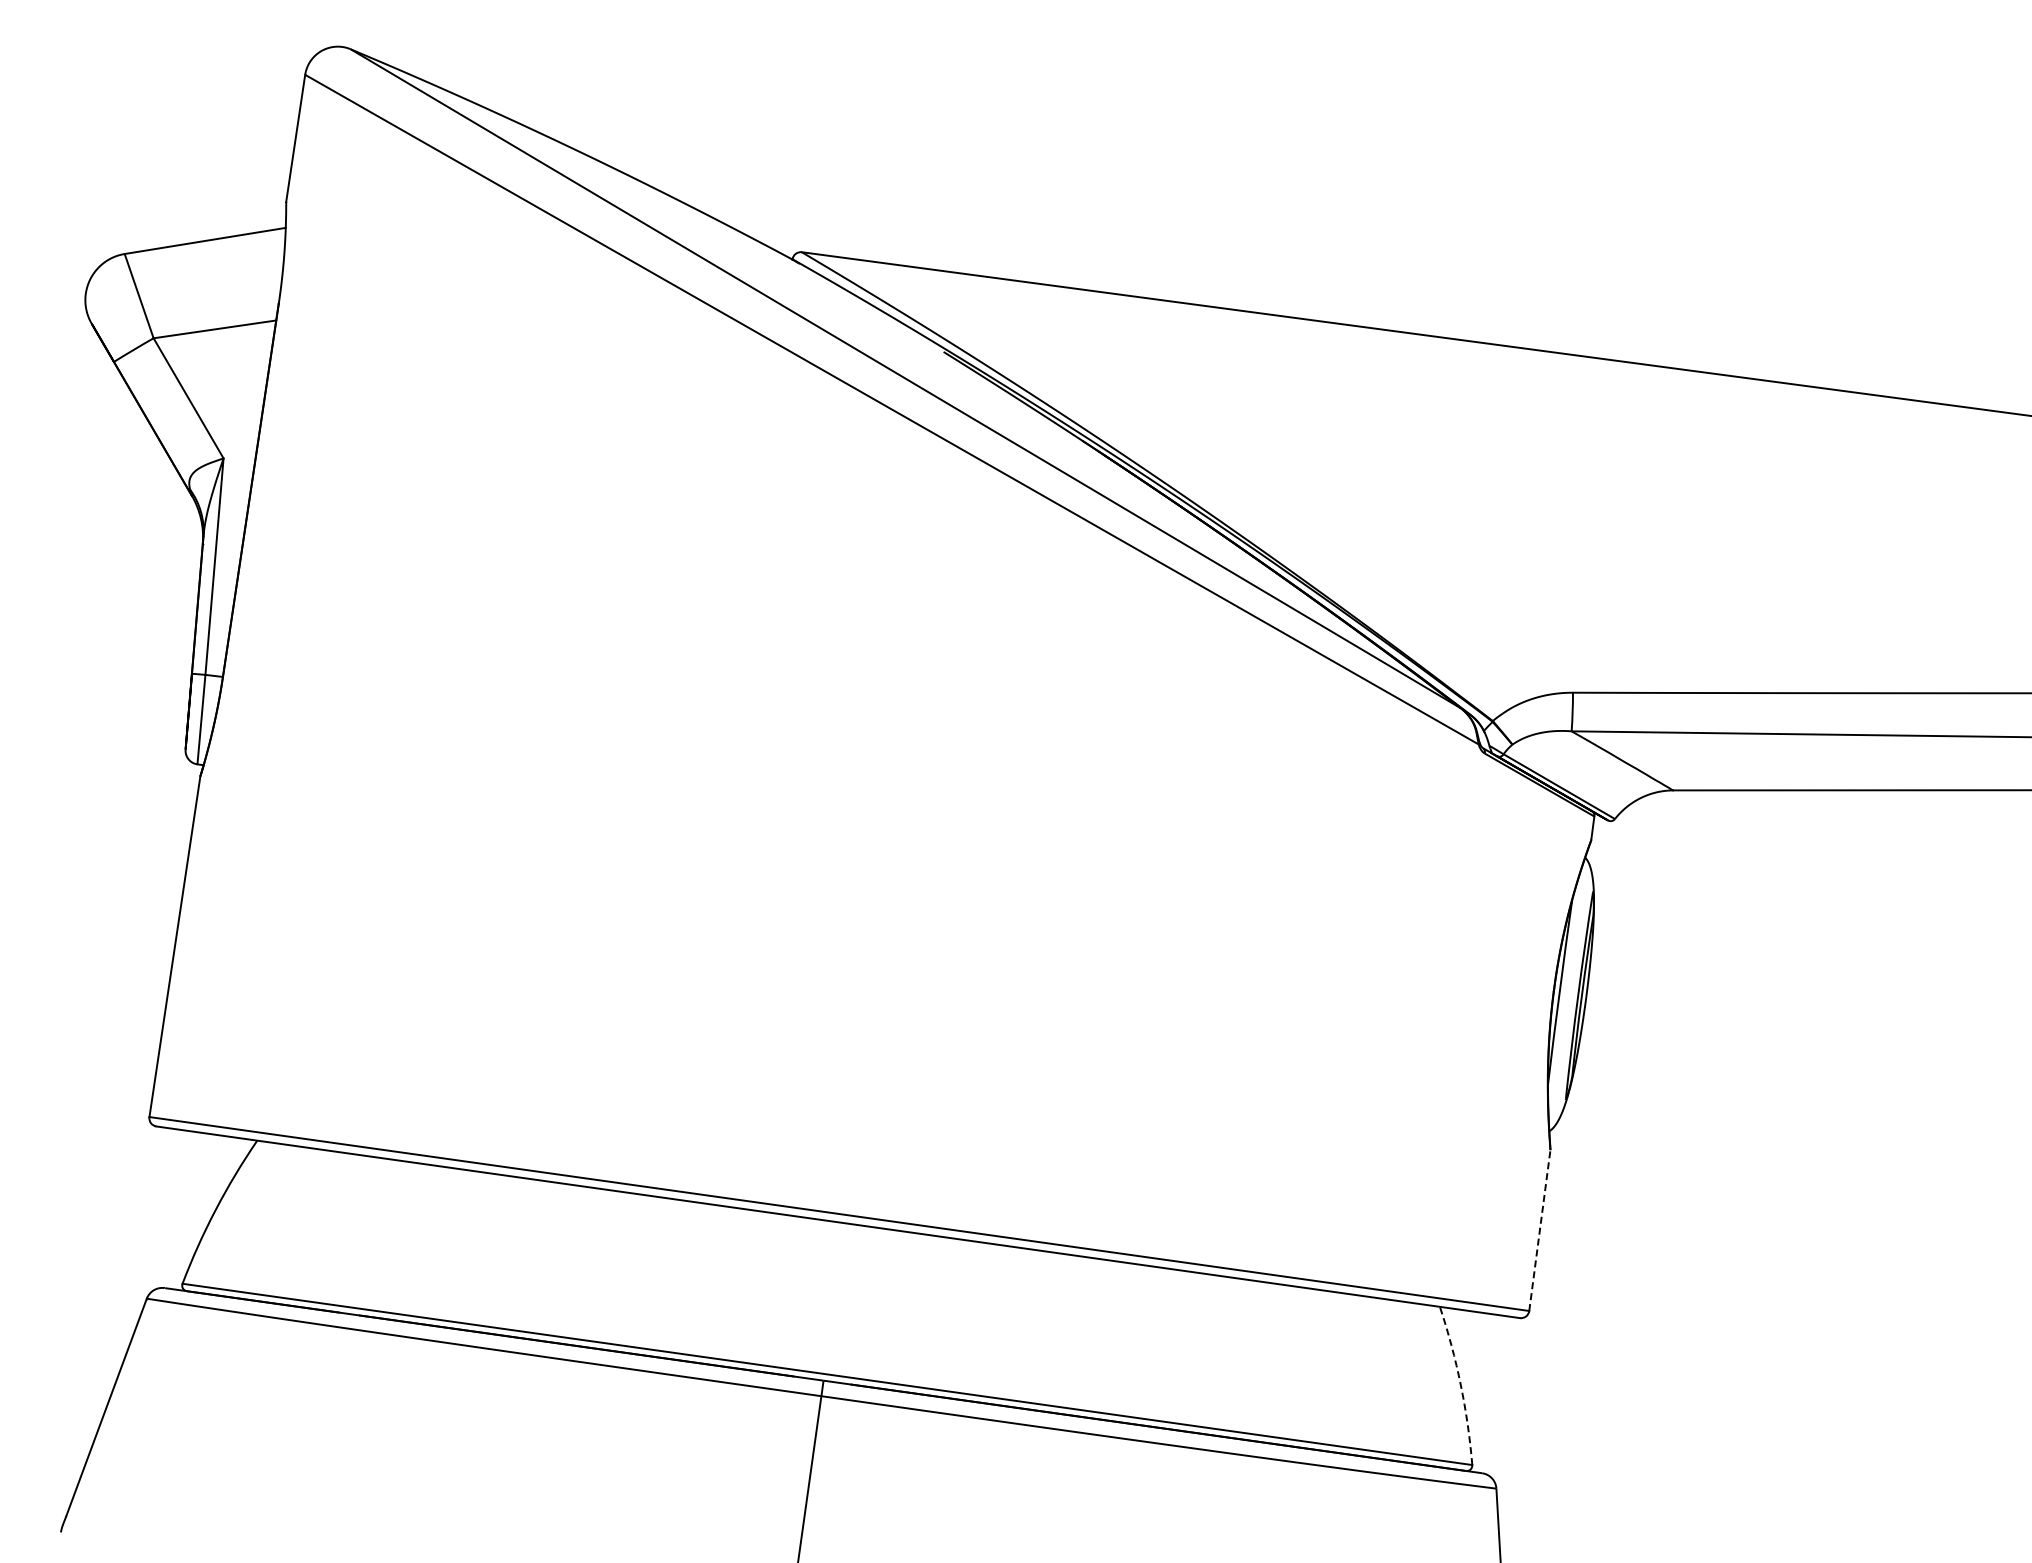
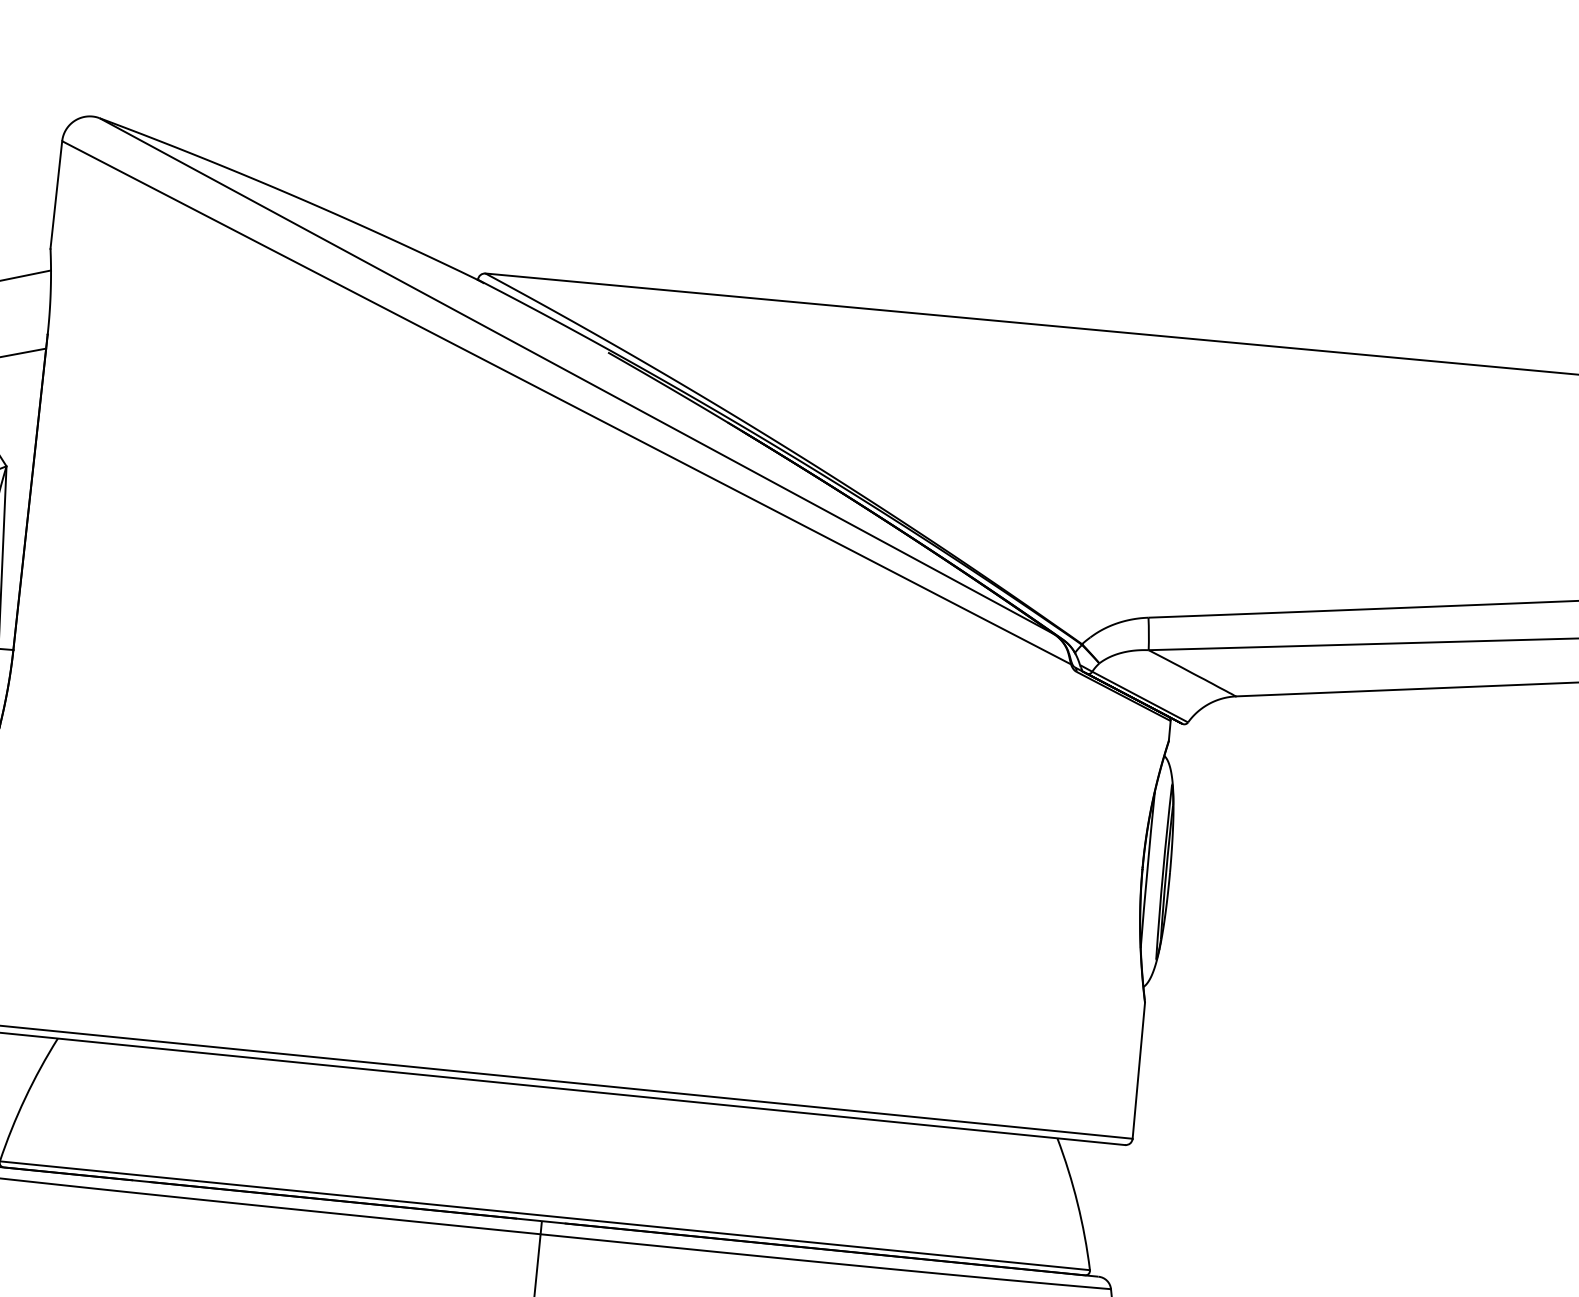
line: (1539, 1230) -> (1138, 1070), dashed -> solid
arc: (1460, 1384) -> (1077, 1202), dashed -> solid

